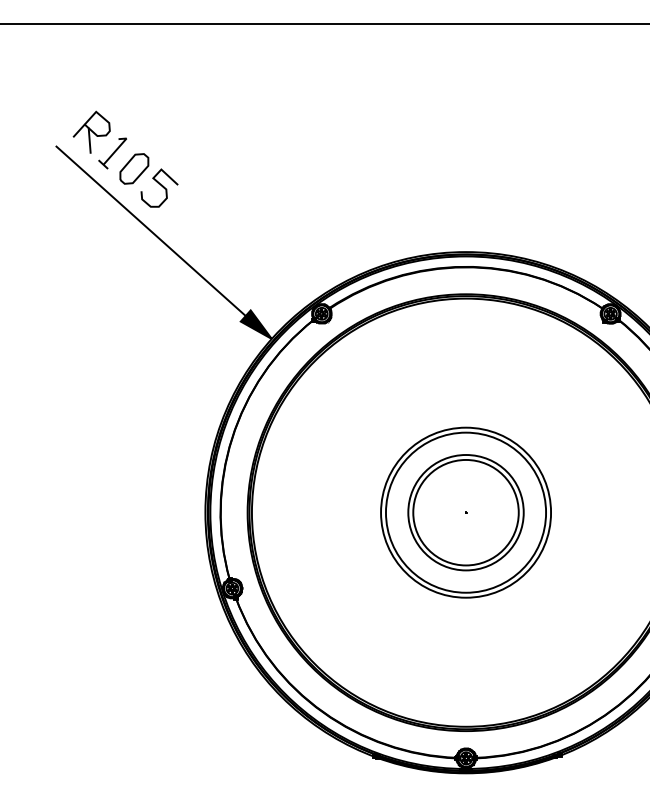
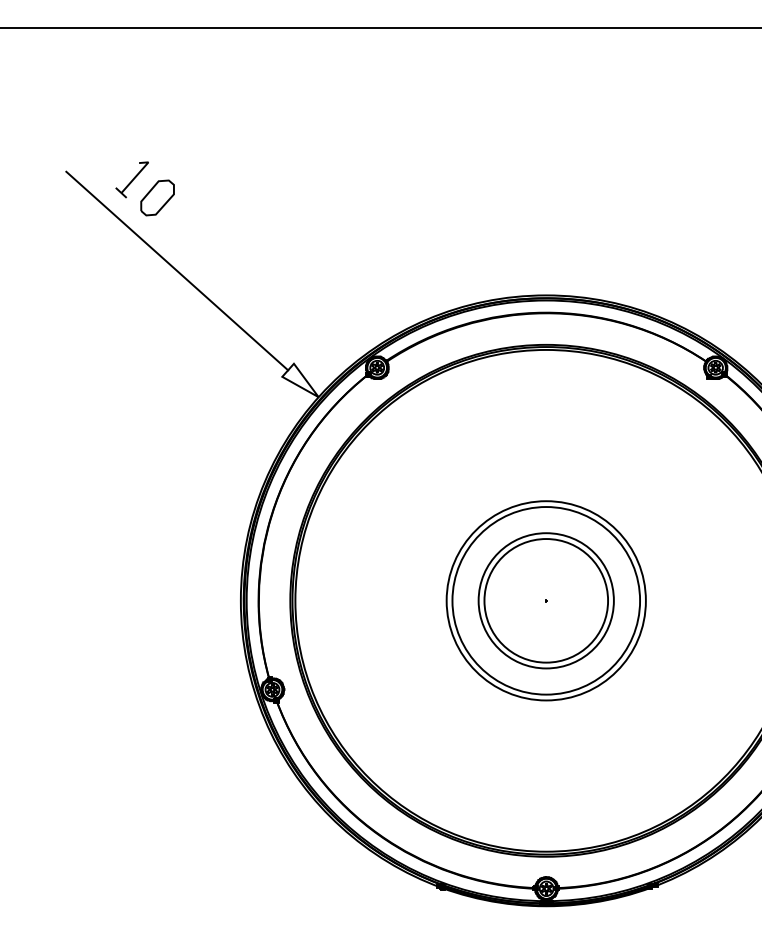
part: (91, 131) -> (107, 154), removed
curve: (160, 185) -> (188, 217), removed
fill: (255, 324) -> (299, 380), removed

